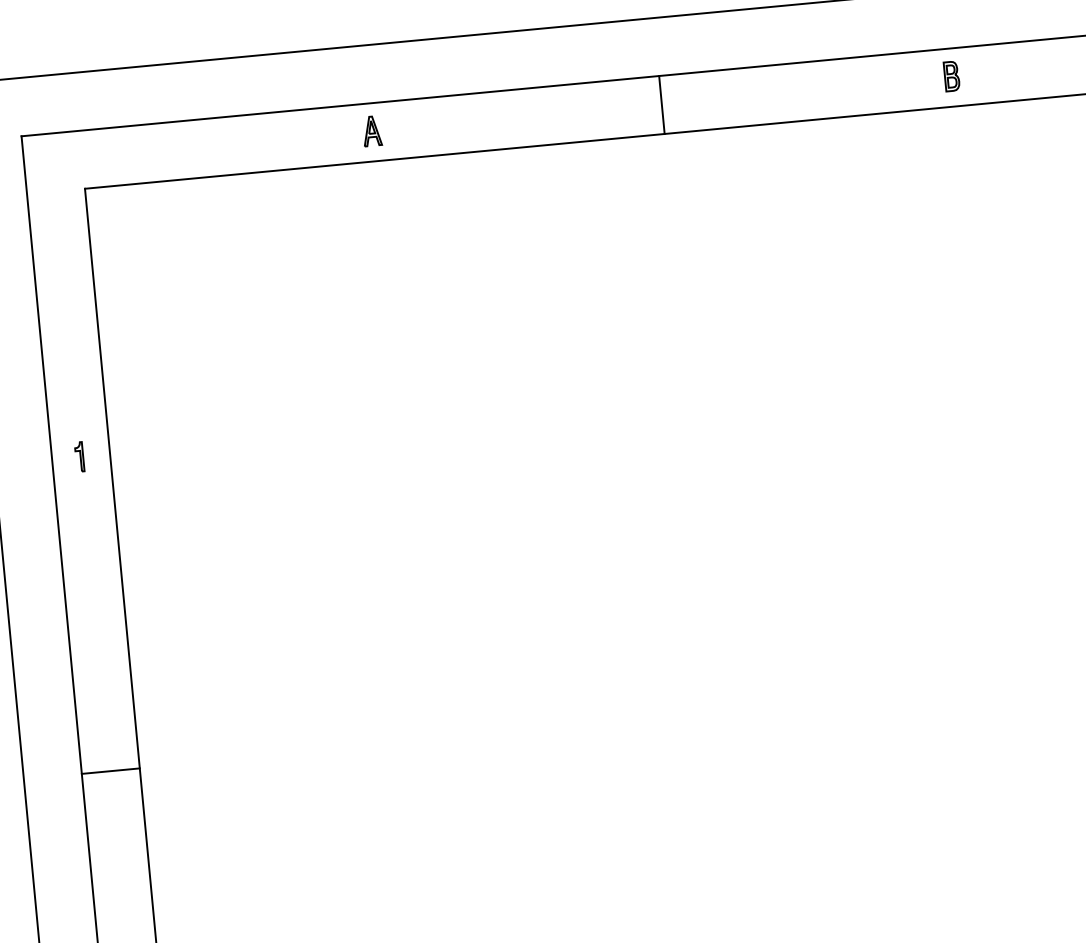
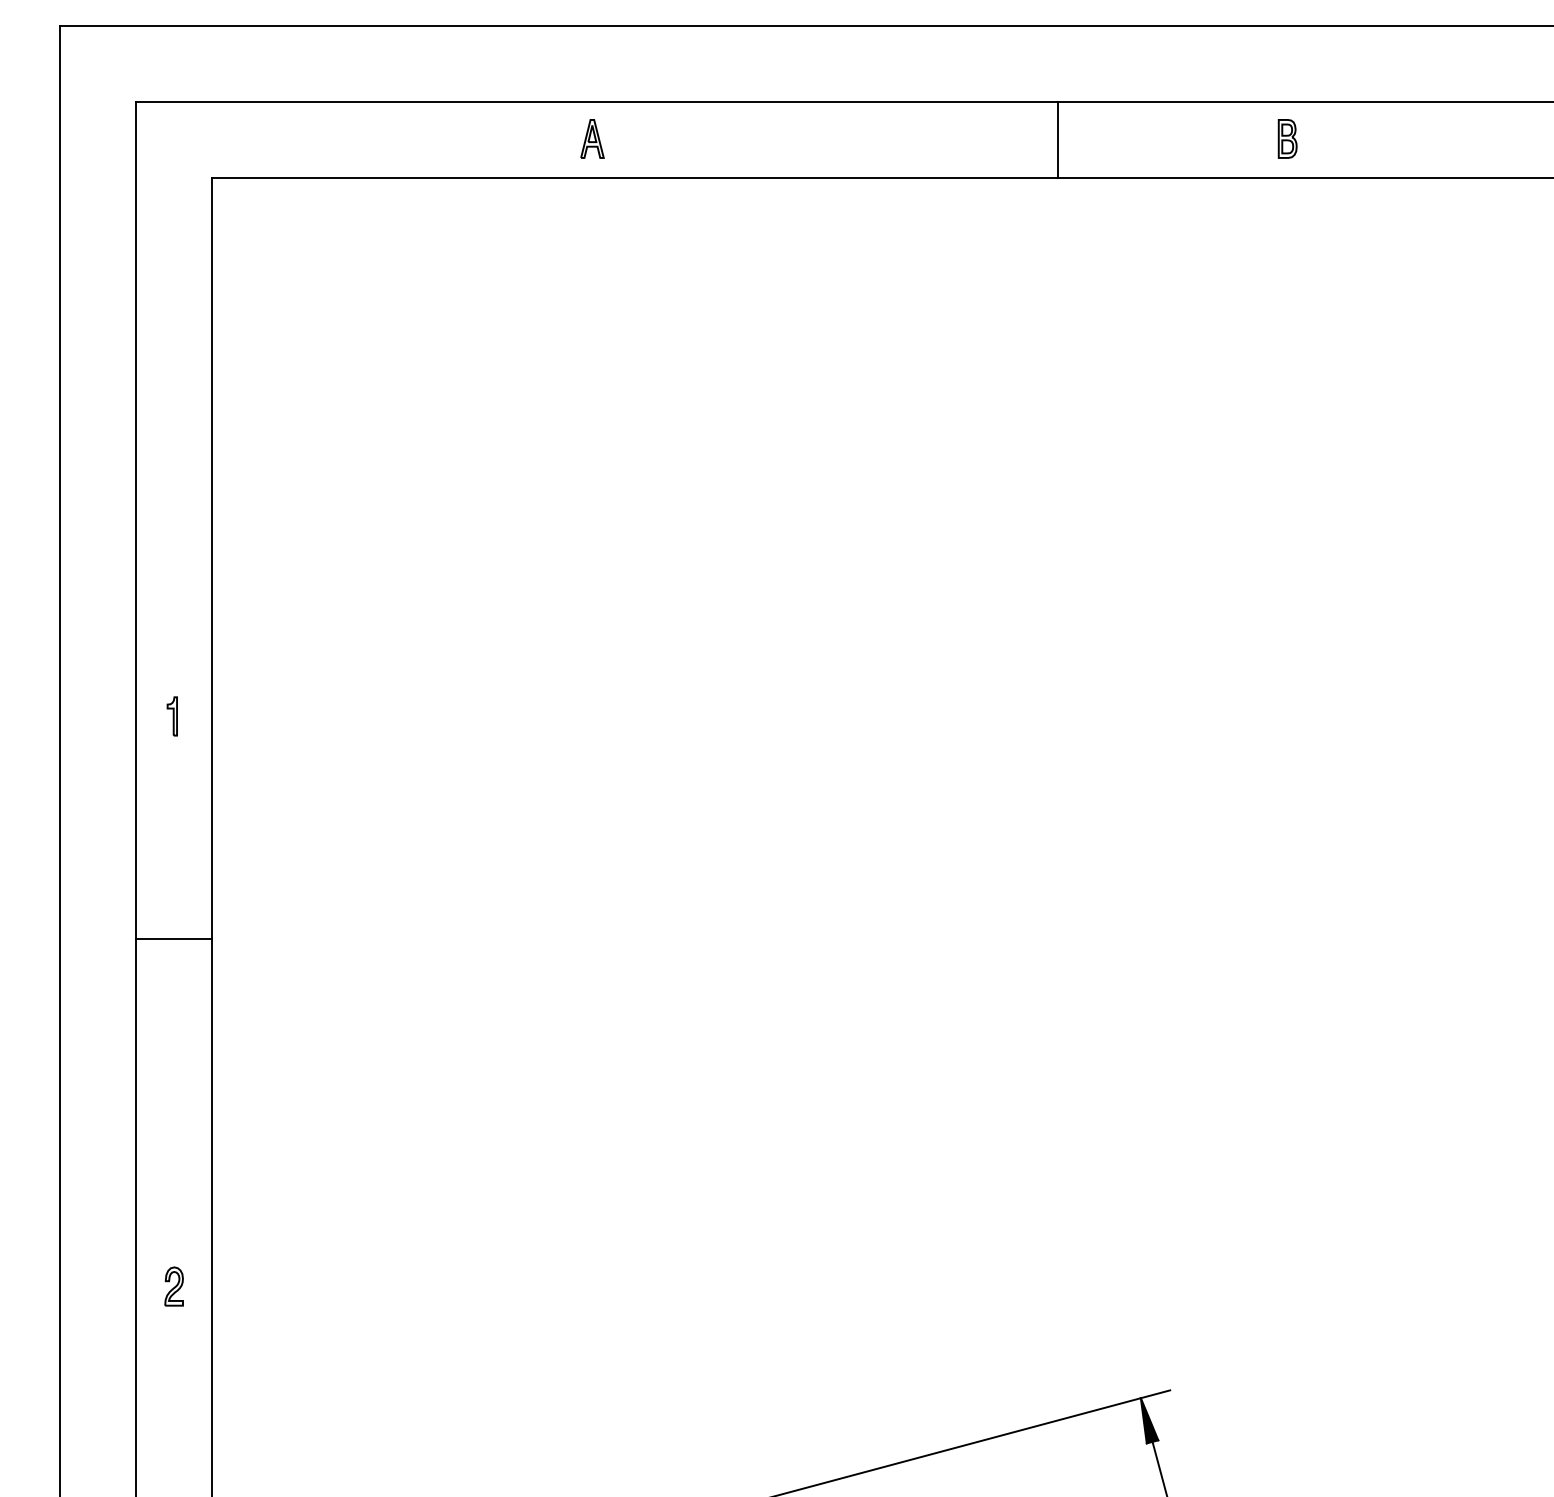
part: (951, 76) -> (1287, 138), moved
line: (661, 105) -> (1058, 140), moved
part: (78, 457) -> (171, 716), moved

